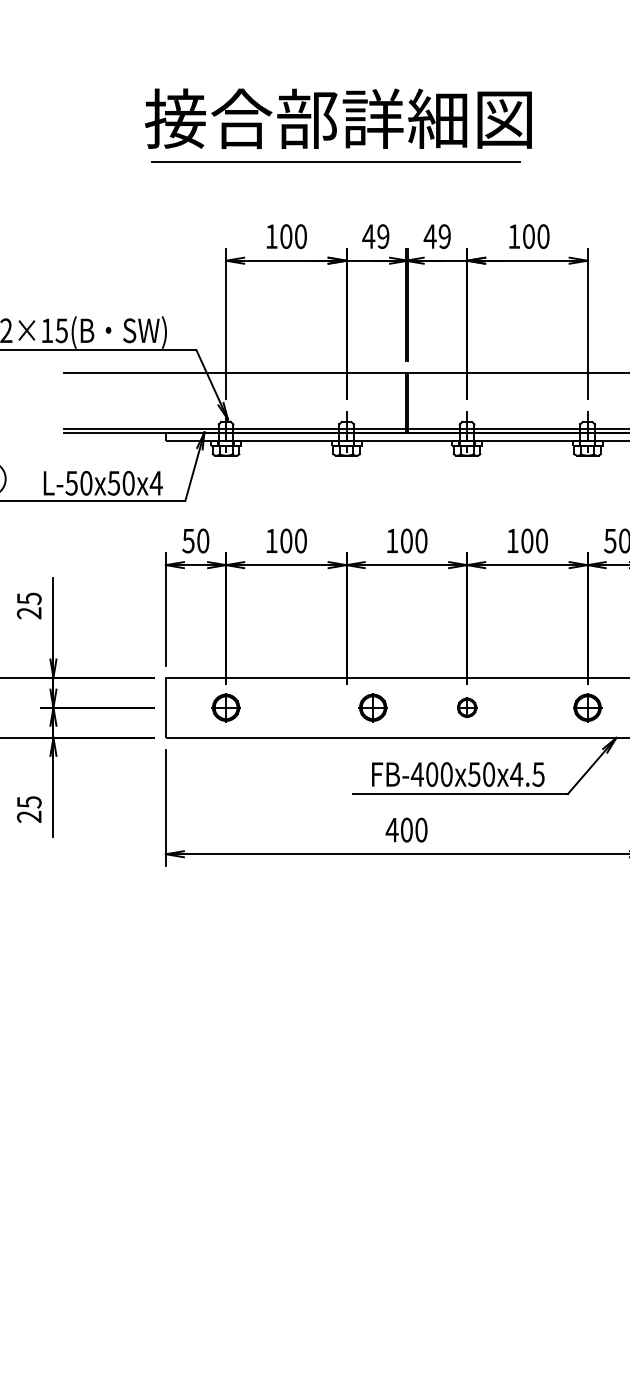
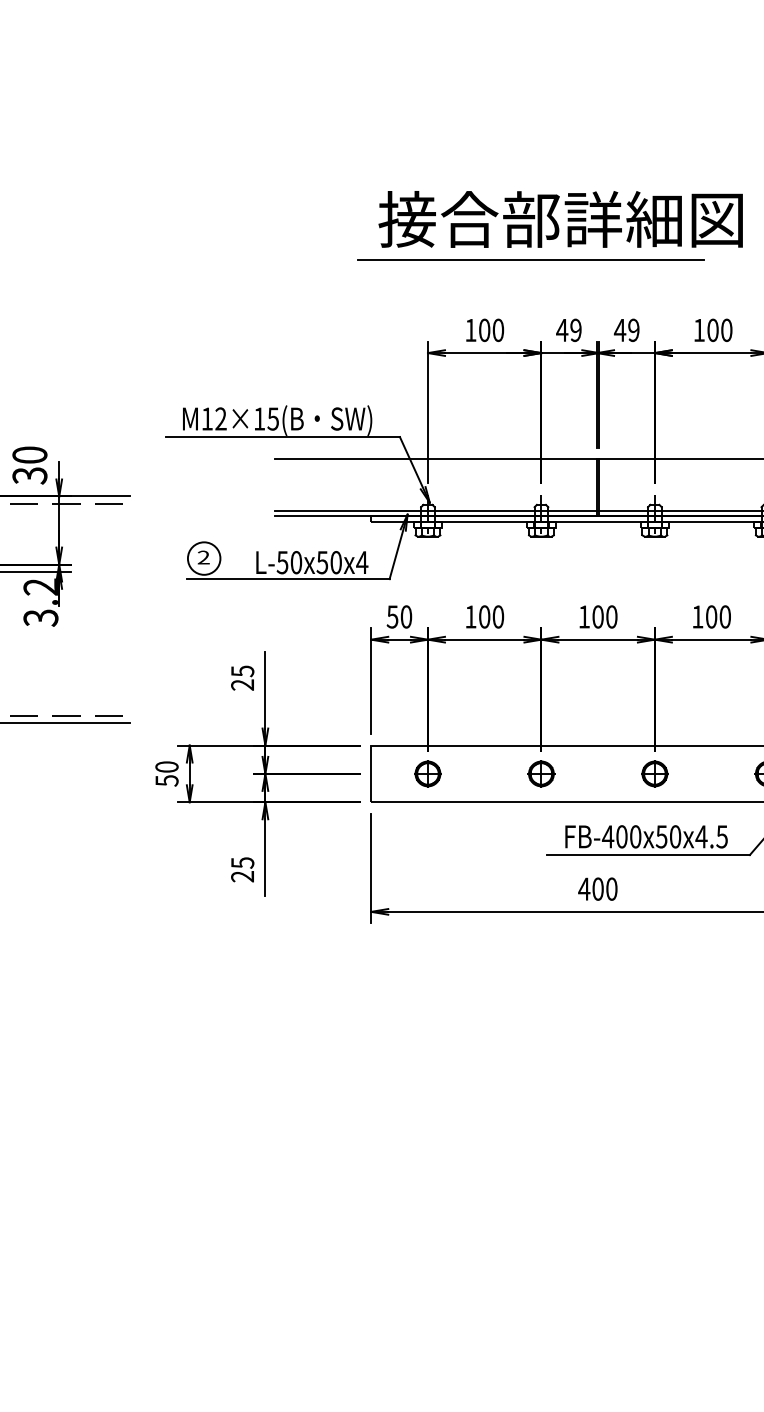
text: (338, 118) -> (560, 219), moved
part: (373, 707) -> (541, 773), moved
part: (466, 707) -> (654, 773), size x1.43

